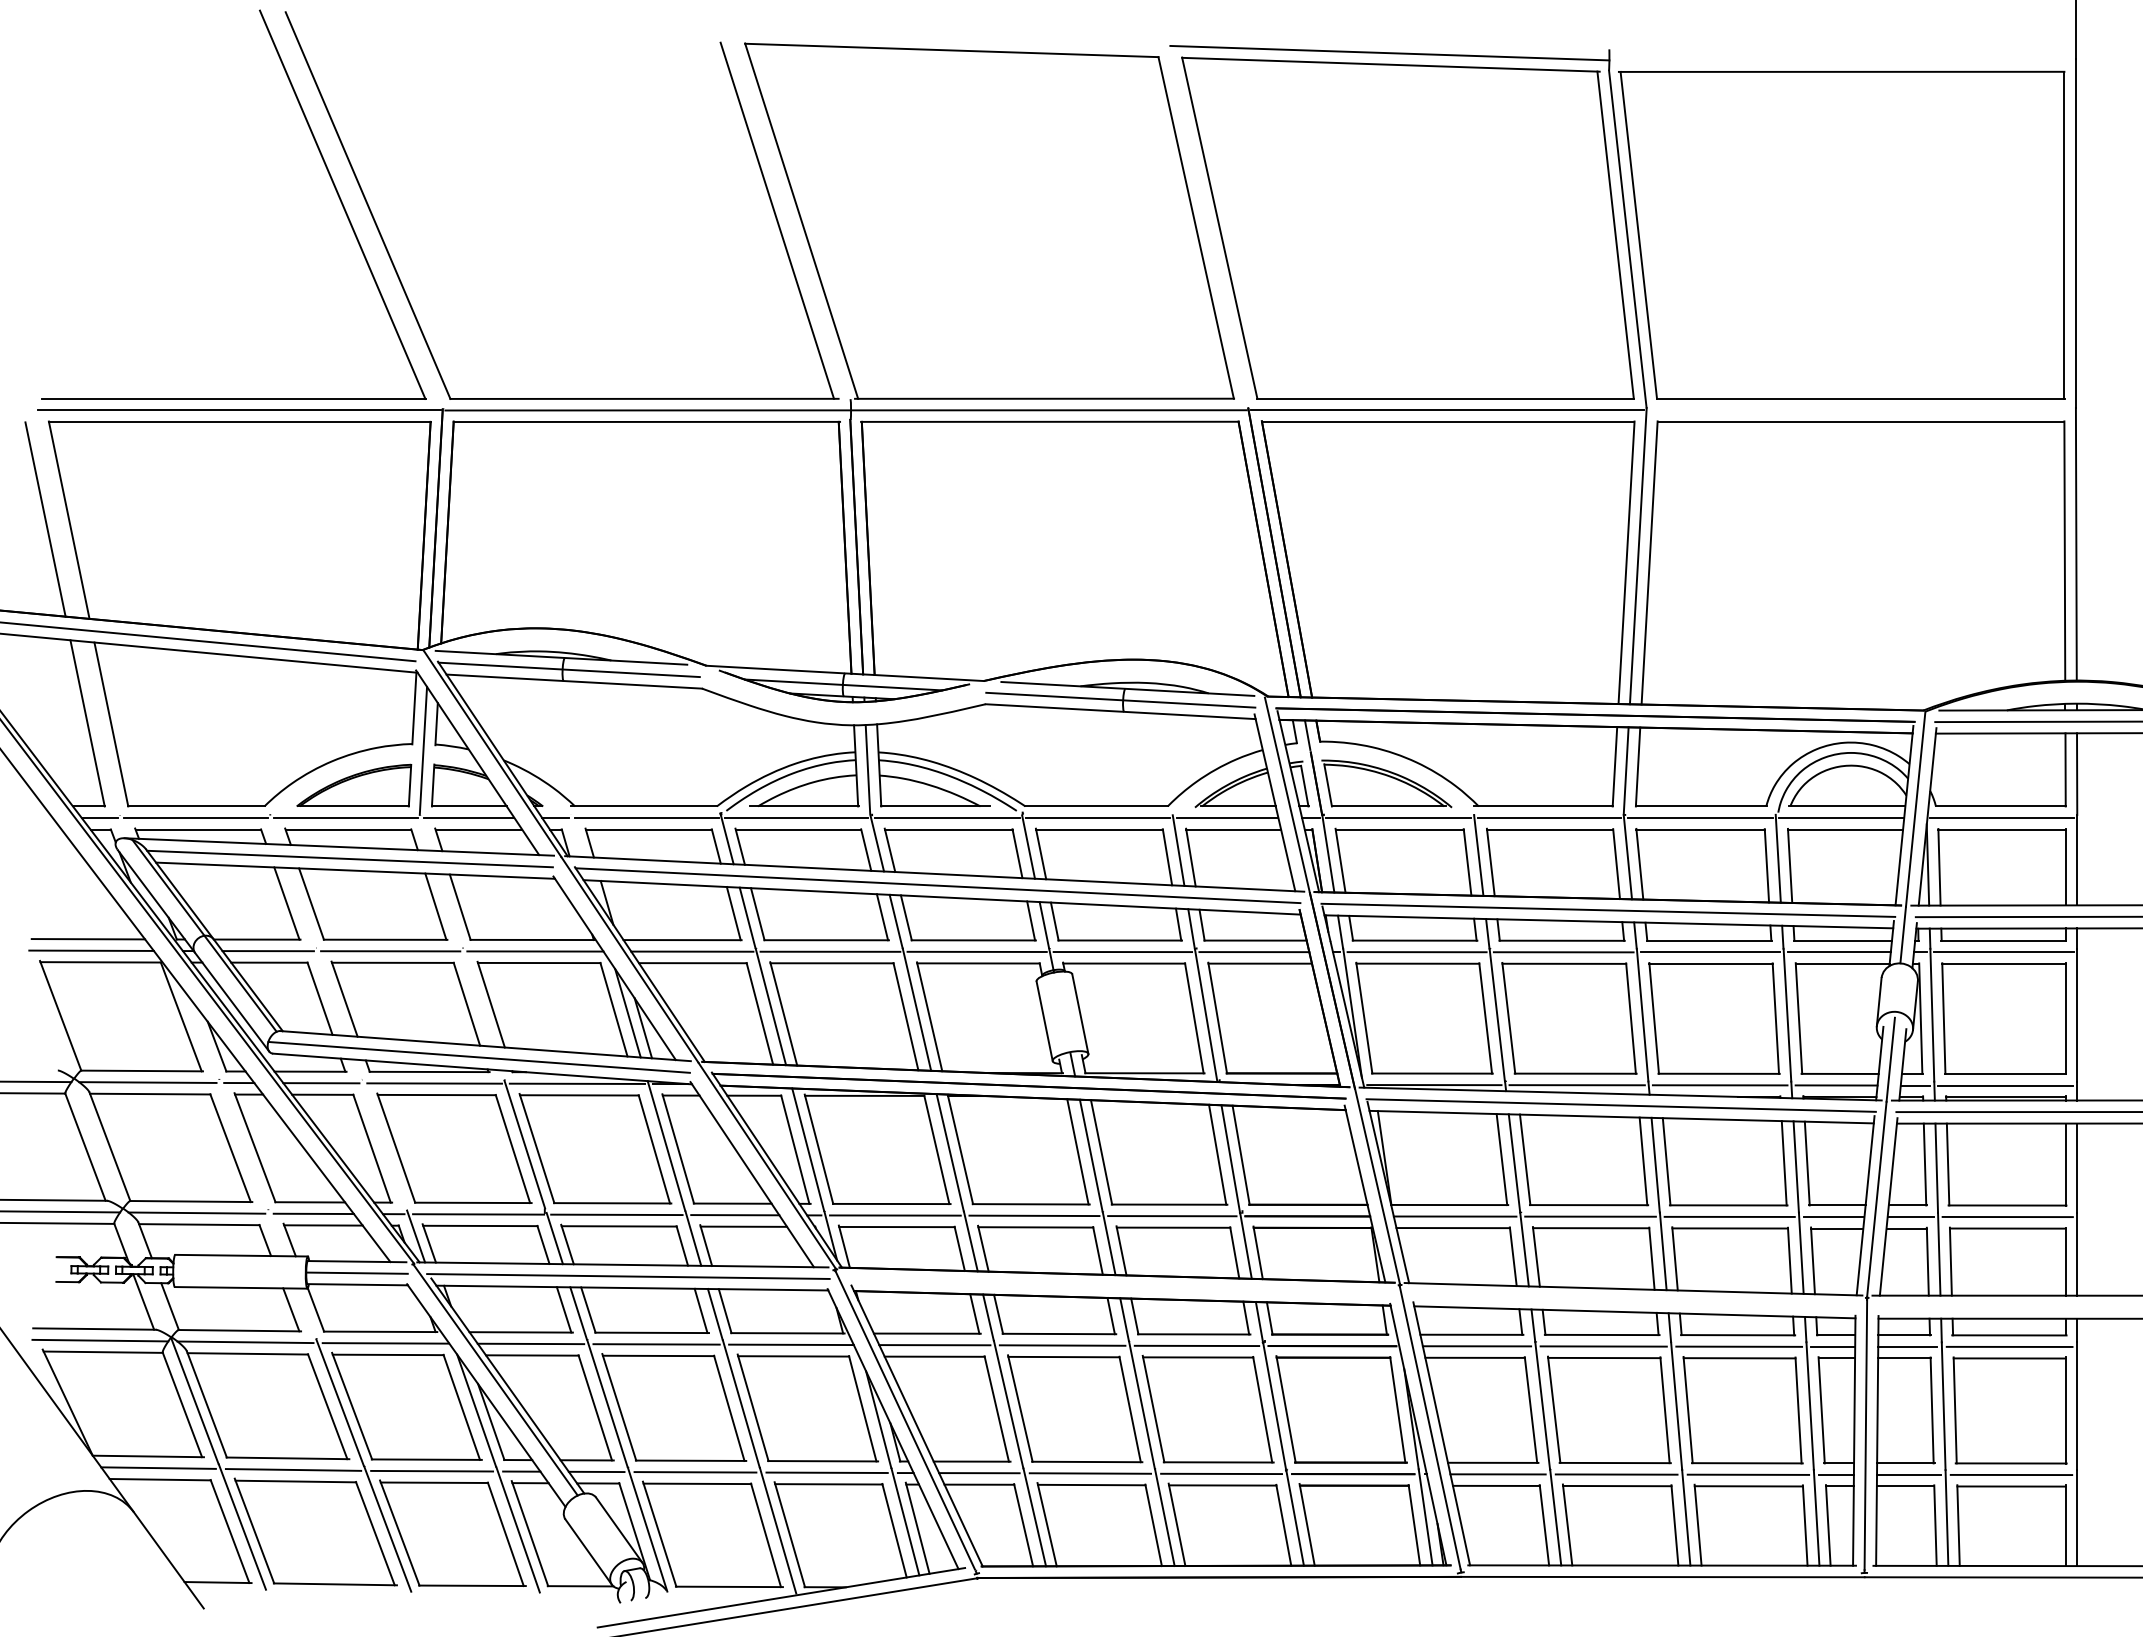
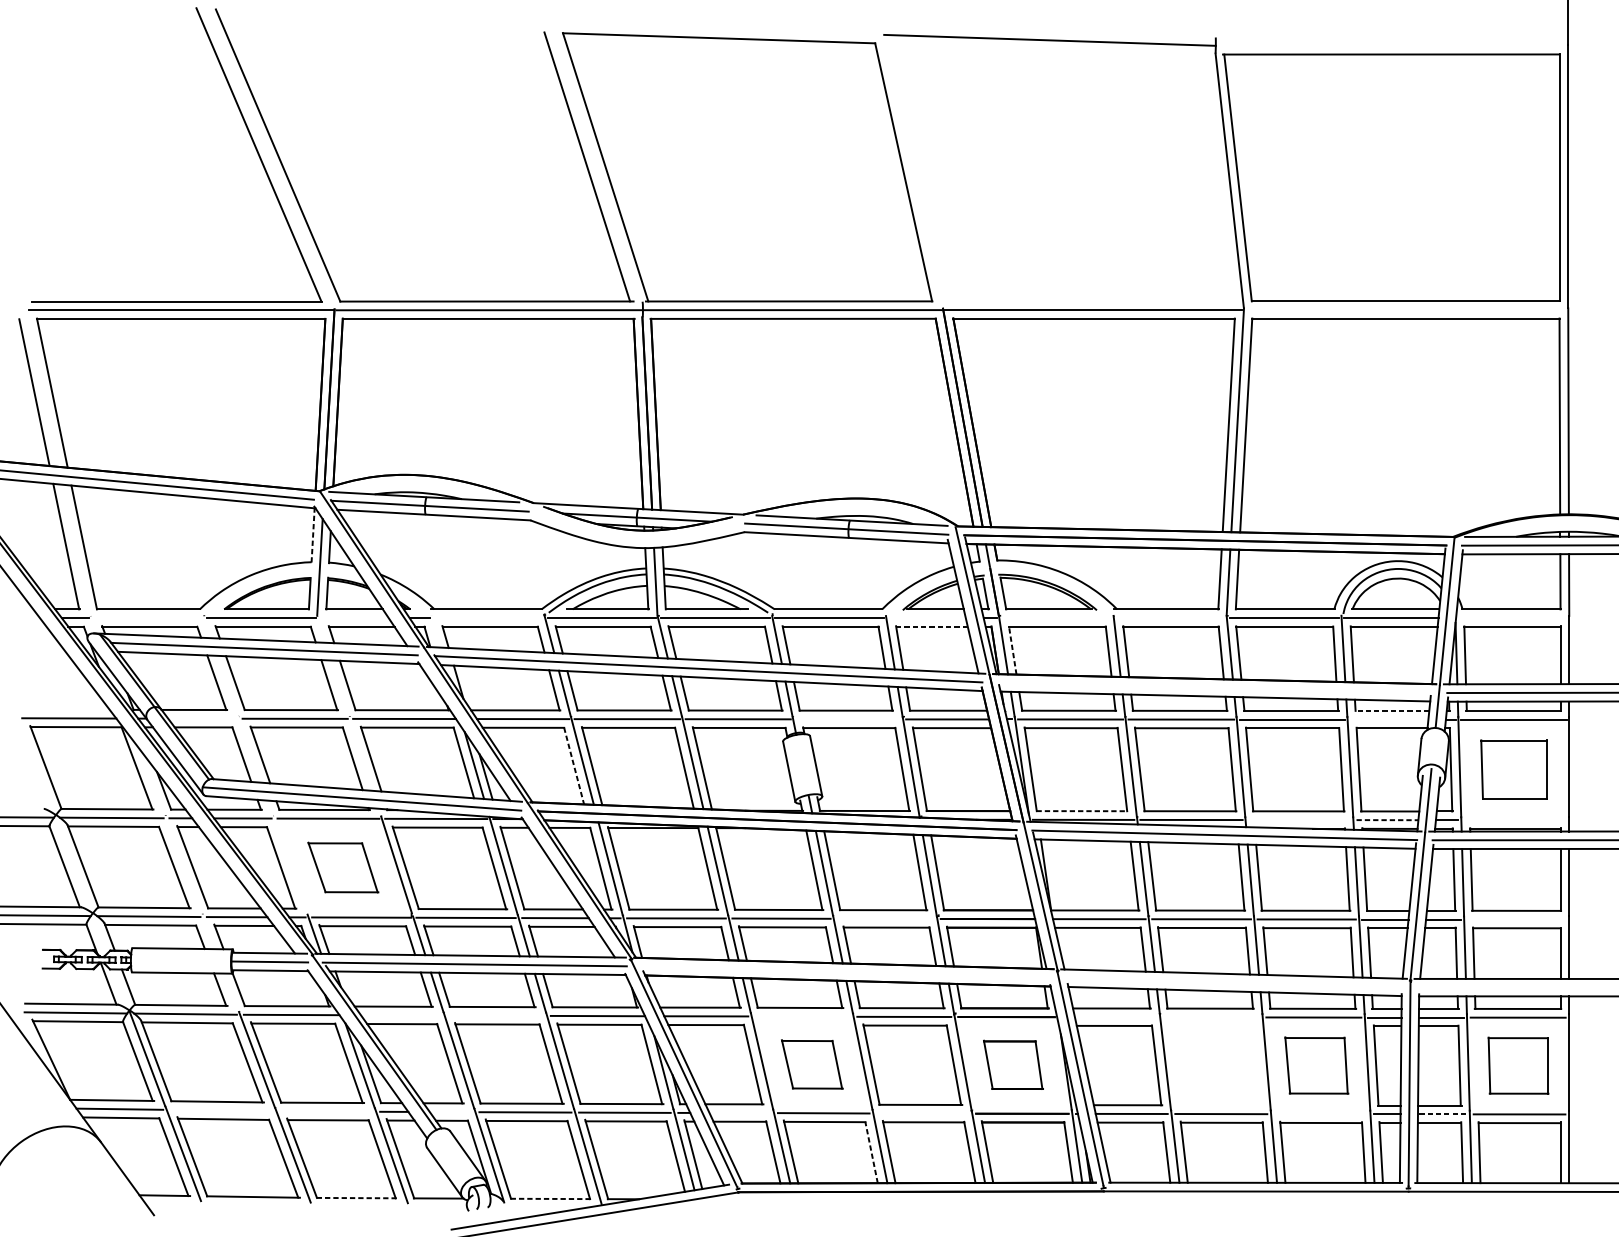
part: (1407, 227) -> (1063, 172), removed
line: (414, 708) -> (313, 535), solid -> dashed
line: (195, 817) -> (147, 617), removed
line: (469, 817) -> (354, 617), removed
line: (646, 817) -> (488, 617), removed
line: (1227, 817) -> (927, 617), removed
line: (1398, 817) -> (1056, 617), removed
line: (1548, 817) -> (1169, 617), removed
line: (2001, 817) -> (1512, 617), removed
line: (1233, 829) -> (931, 626), solid -> dashed
line: (1340, 860) -> (1012, 650), solid -> dashed
line: (1608, 909) -> (1215, 687), removed
line: (88, 939) -> (66, 709), removed
line: (1843, 940) -> (1392, 710), solid -> dashed
line: (267, 951) -> (202, 718), removed
line: (1122, 952) -> (848, 719), removed
line: (1838, 952) -> (1388, 719), removed
line: (759, 1013) -> (573, 765), solid -> dashed
part: (2003, 1018) -> (1513, 769), size x0.7
line: (1432, 1073) -> (1082, 811), solid -> dashed
line: (1719, 1085) -> (1298, 820), removed
line: (1836, 1085) -> (1387, 820), solid -> dashed
line: (2005, 1085) -> (1515, 820), removed
part: (454, 1147) -> (343, 867), size x0.6
line: (1172, 1216) -> (885, 919), removed
line: (2007, 1216) -> (1516, 919), removed
line: (530, 1343) -> (400, 1015), removed
line: (656, 1344) -> (496, 1015), removed
line: (1062, 1345) -> (802, 1016), removed
line: (1476, 1346) -> (1115, 1017), removed
line: (1603, 1346) -> (1211, 1017), removed
part: (1075, 1408) -> (812, 1064), size x0.6
part: (1341, 1409) -> (1013, 1064), size x0.6
part: (1609, 1409) -> (1215, 1064), removed
part: (1742, 1410) -> (1316, 1065), size x0.7
part: (2009, 1410) -> (1518, 1065), size x0.7
line: (293, 1469) -> (221, 1110), removed
line: (432, 1470) -> (326, 1111), removed
line: (596, 1471) -> (450, 1111), removed
line: (979, 1473) -> (740, 1113), removed
line: (1221, 1473) -> (922, 1113), removed
line: (1748, 1474) -> (1320, 1114), removed
line: (1908, 1474) -> (1441, 1114), solid -> dashed
line: (1153, 1525) -> (871, 1152), solid -> dashed
line: (472, 1585) -> (357, 1197), solid -> dashed
line: (729, 1586) -> (551, 1198), solid -> dashed

